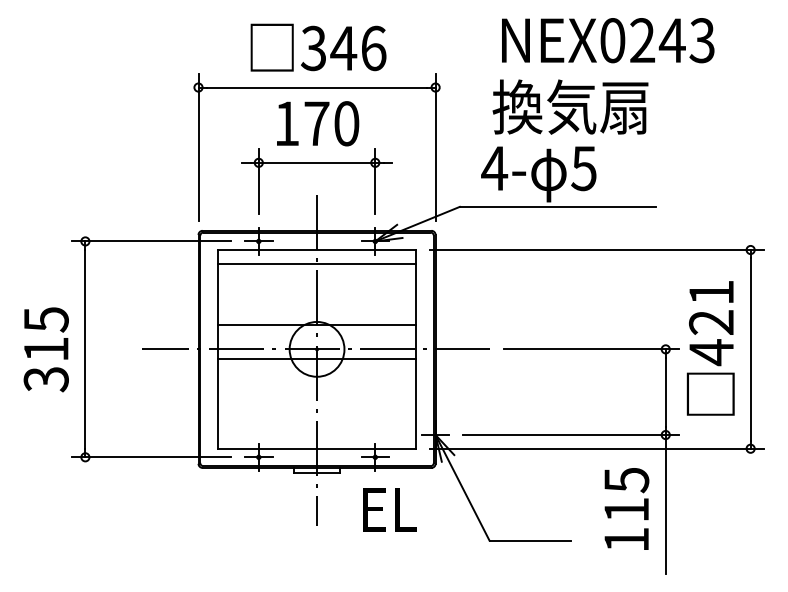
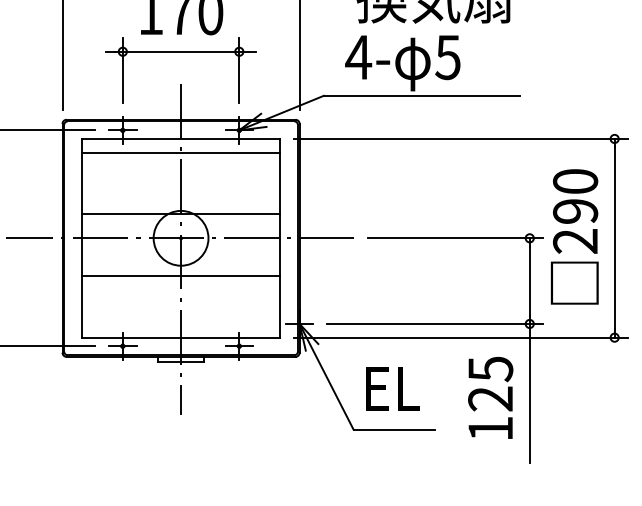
text: (711, 323) -> (575, 212), 421 -> 290
line: (316, 359) -> (180, 276), moved
text: (389, 509) -> (392, 388), moved
text: (626, 509) -> (490, 398), 115 -> 125

